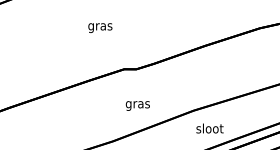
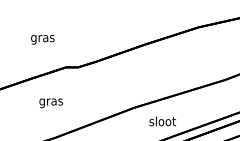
text: (100, 27) -> (42, 39), moved
text: (137, 105) -> (50, 102), moved
text: (209, 128) -> (162, 121), moved

